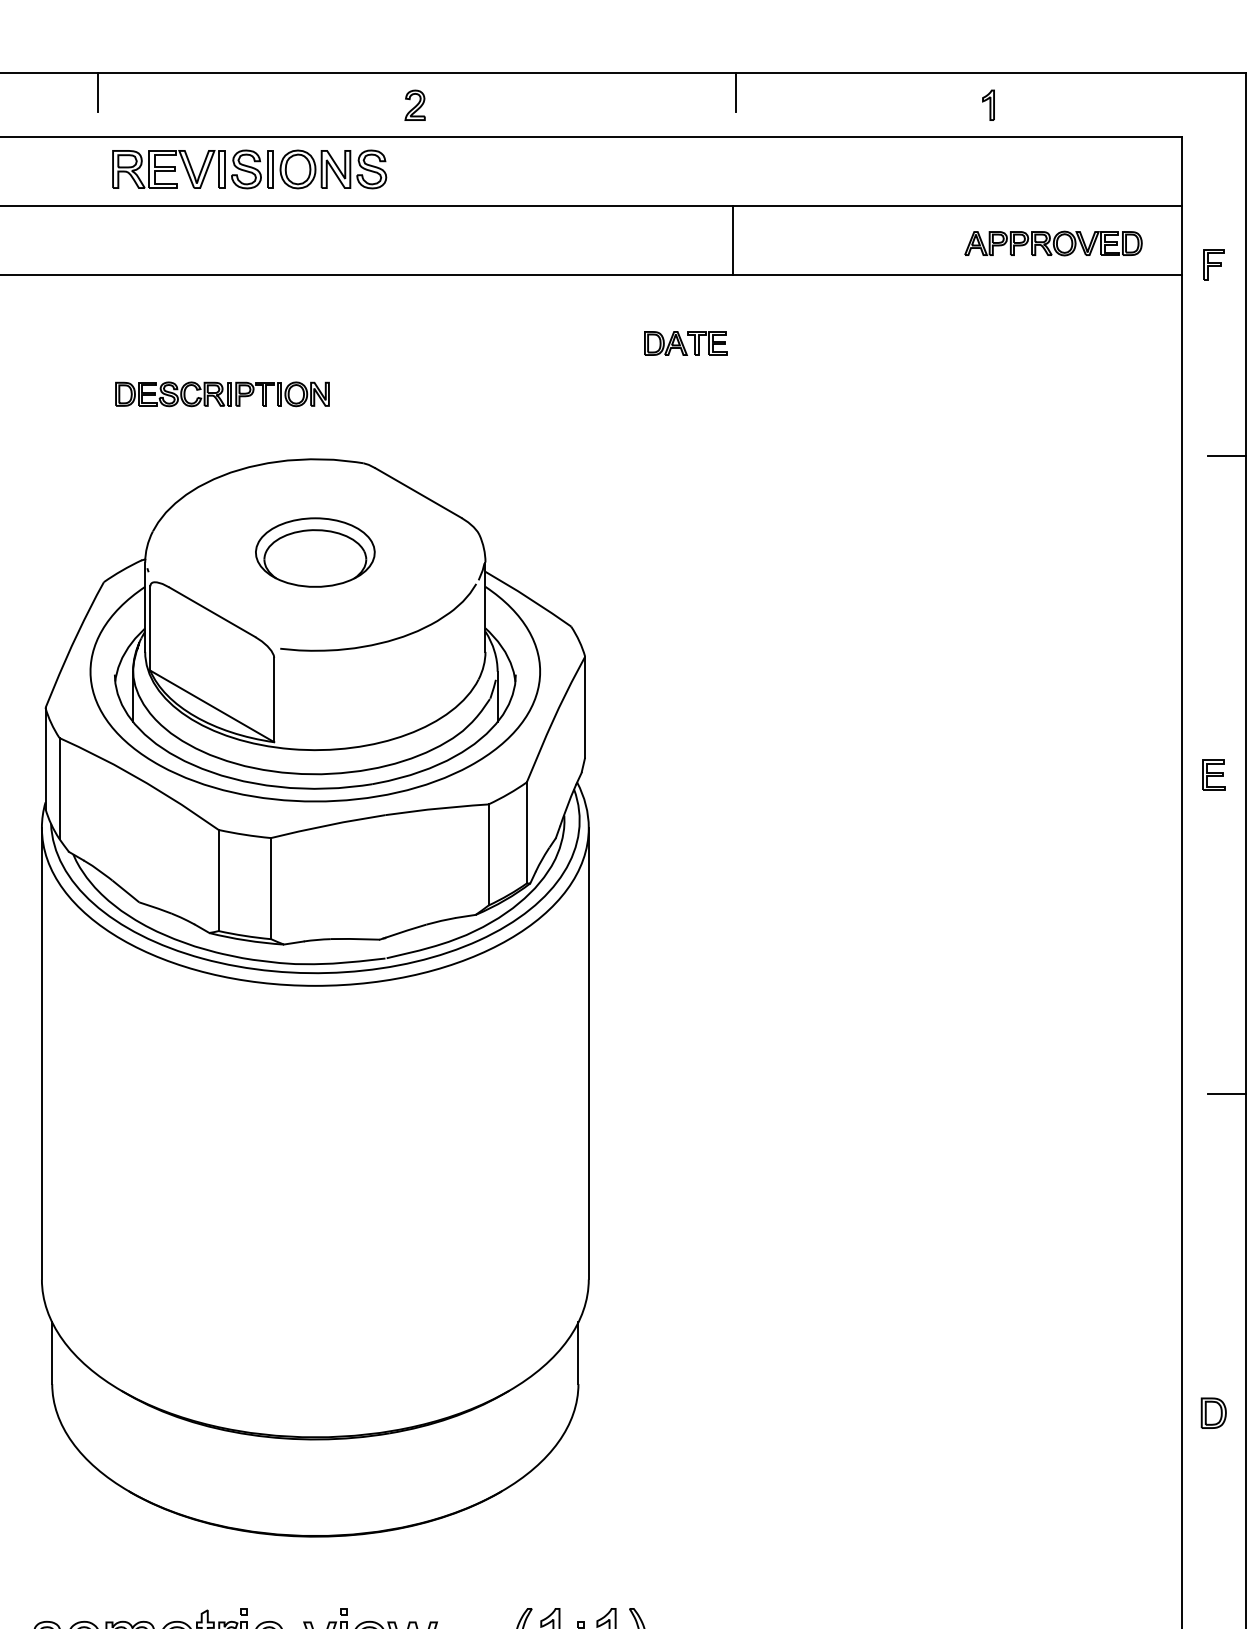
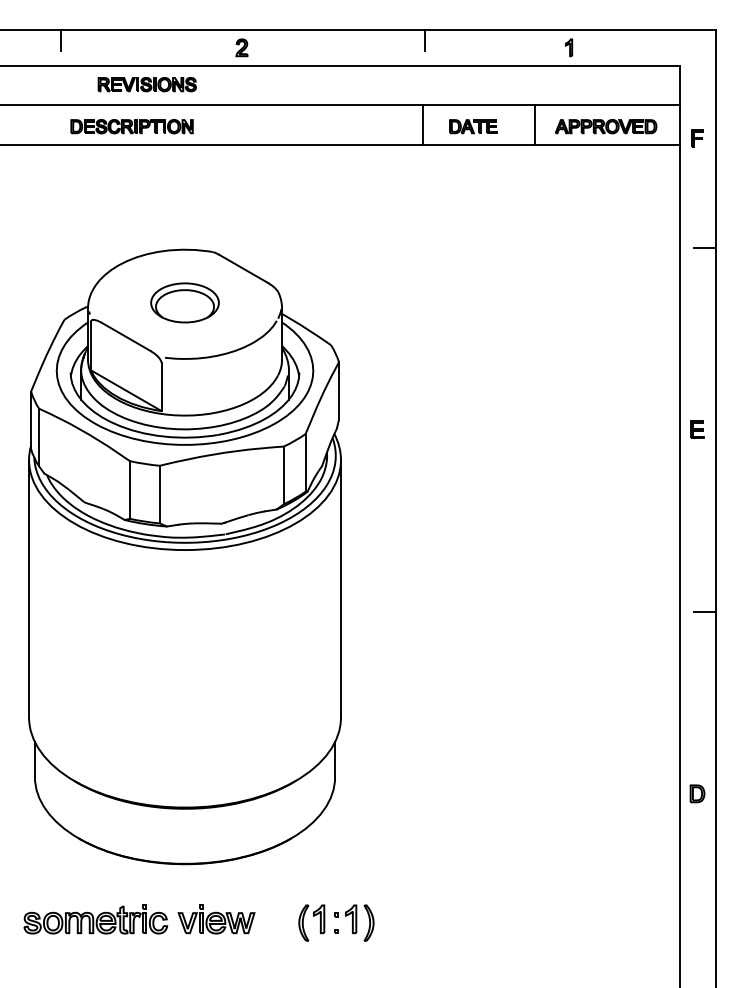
part: (247, 169) -> (146, 84), size x0.62
line: (929, 239) -> (535, 124), added
part: (686, 343) -> (473, 126), moved
part: (221, 394) -> (131, 126), moved

